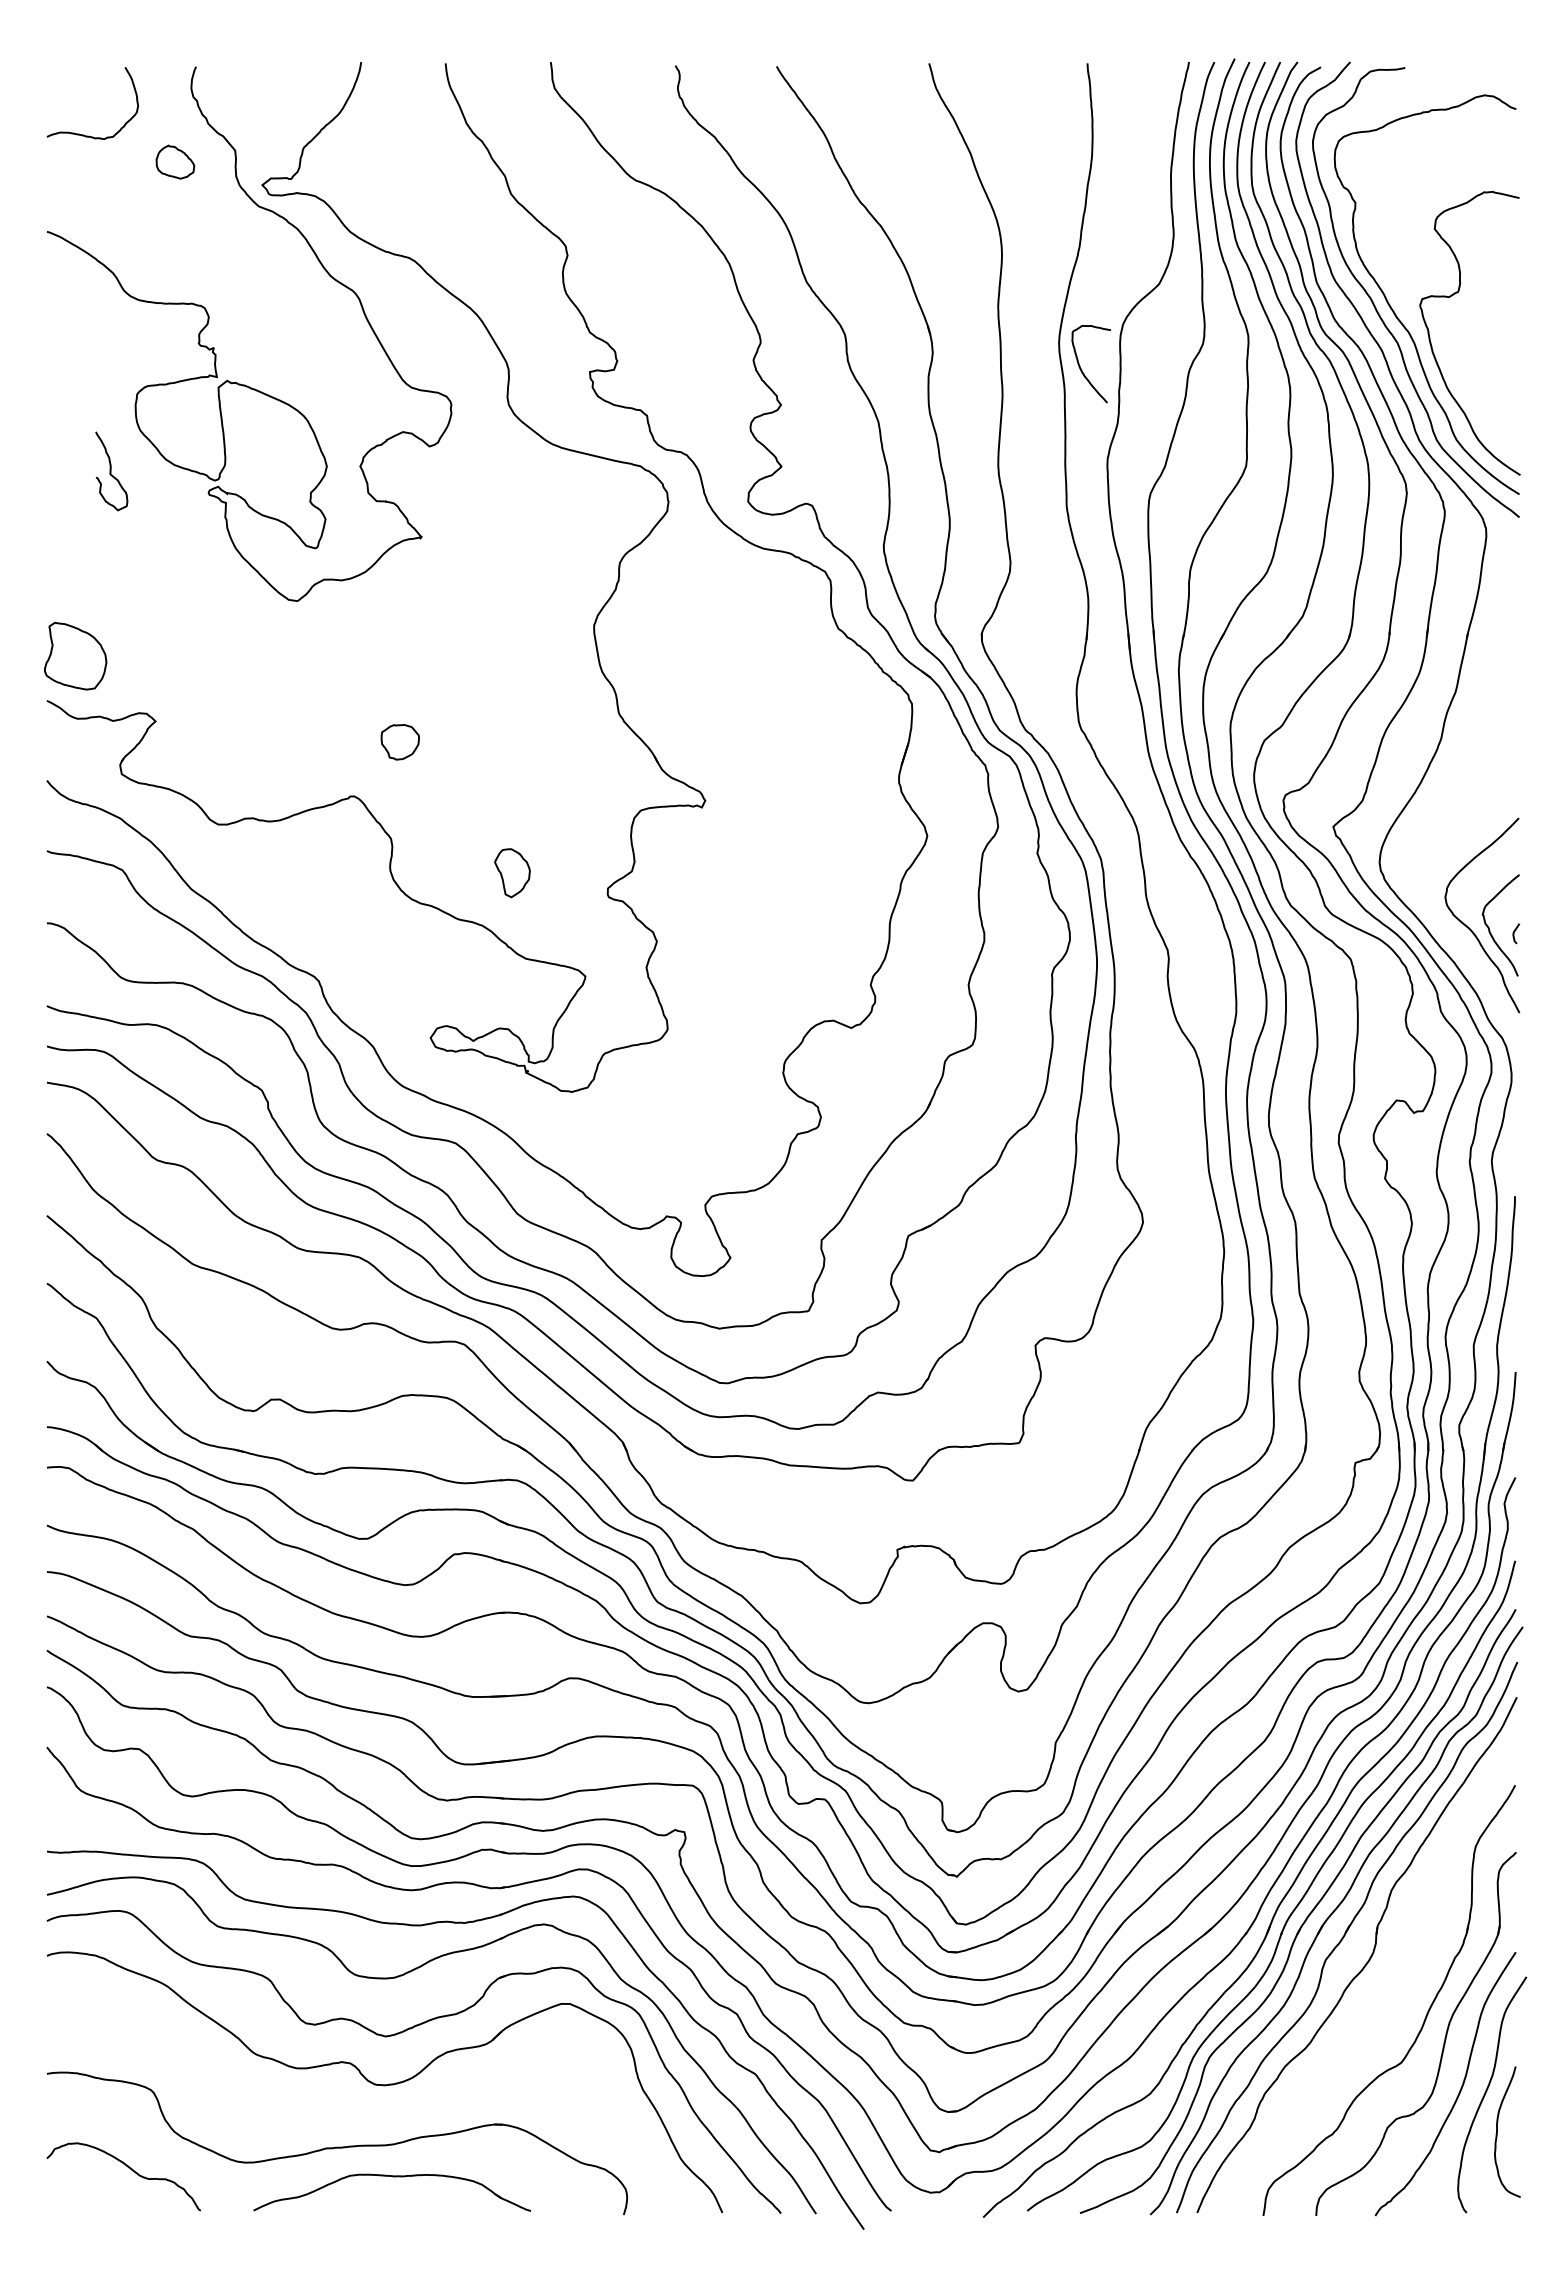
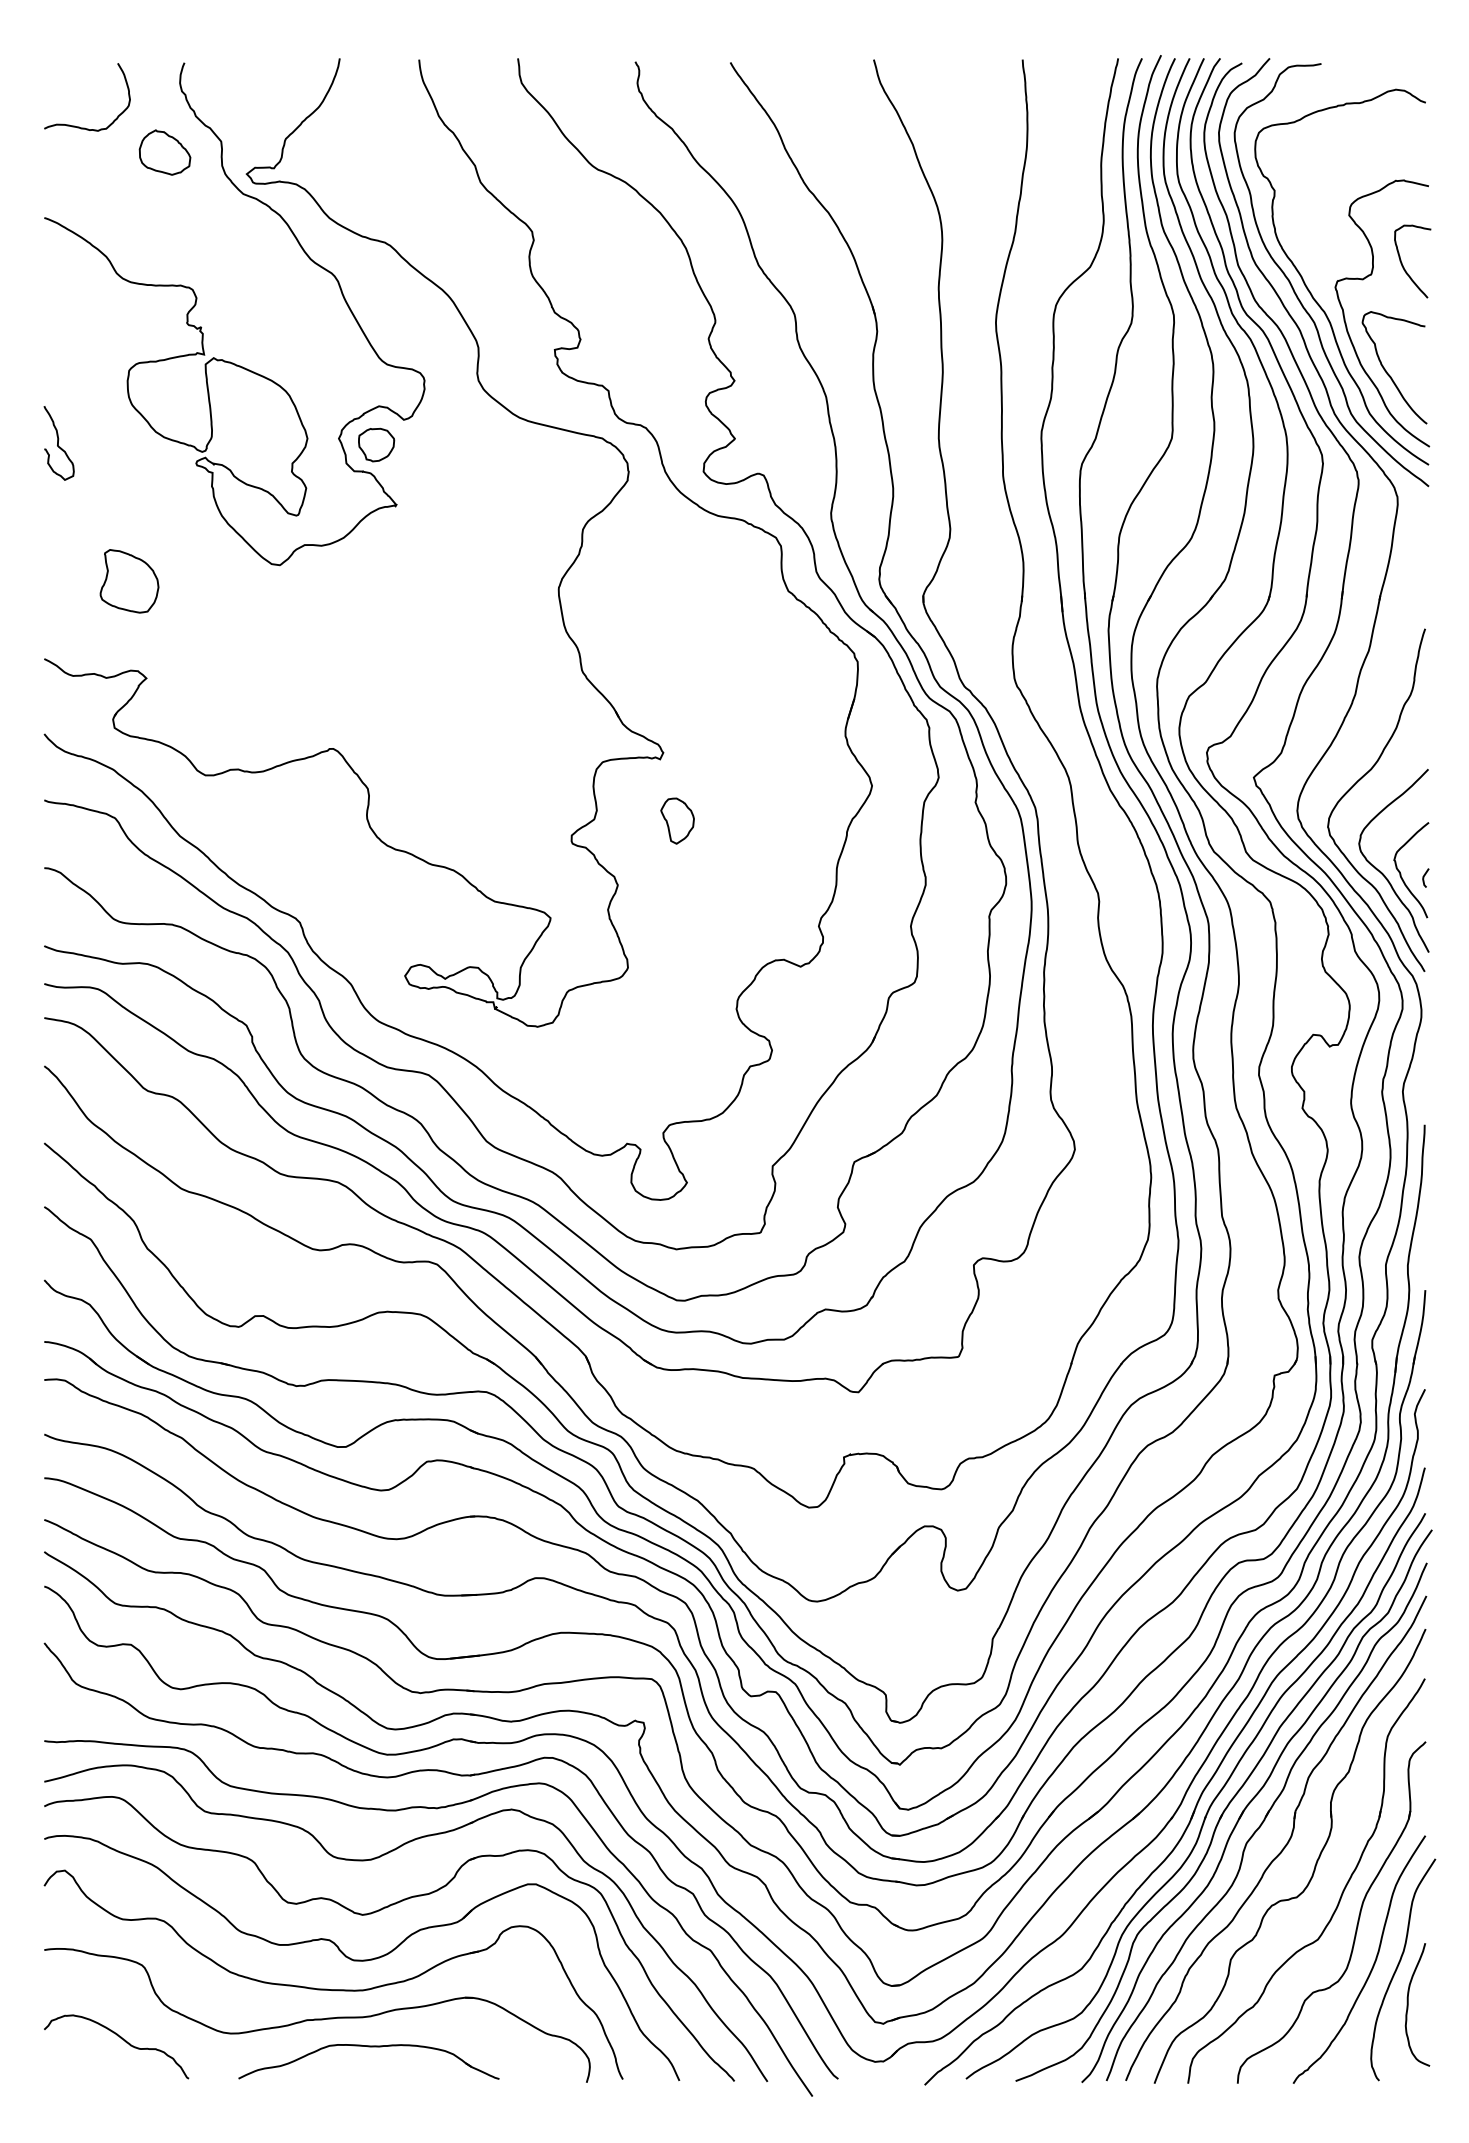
part: (175, 161) -> (165, 151), size x1.43
curve: (1081, 368) -> (1403, 265), moved
curve: (1476, 396) -> (1388, 372), added
curve: (111, 471) -> (58, 443), moved
part: (75, 656) -> (129, 581), moved
part: (399, 742) -> (375, 445), moved
curve: (1448, 828) -> (1362, 779), added
part: (512, 873) -> (677, 821), moved
part: (1398, 1982) -> (1315, 1864), added
part: (354, 2115) -> (333, 1989), added

